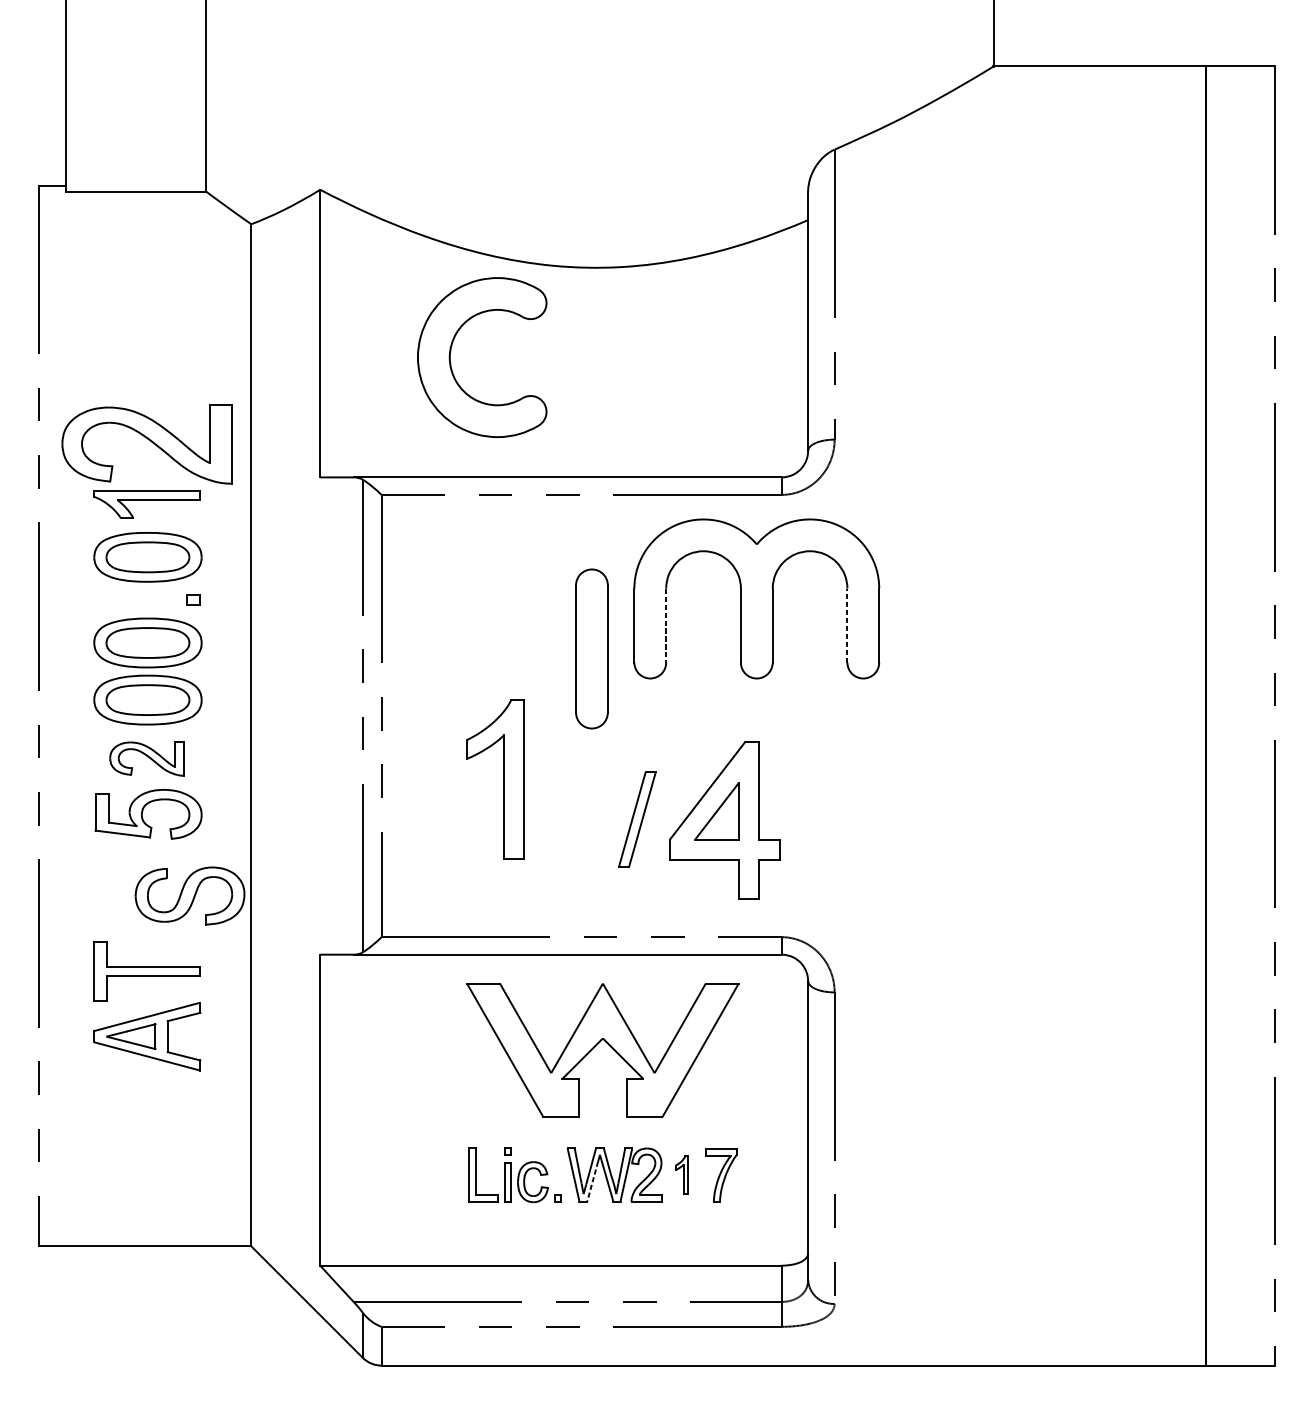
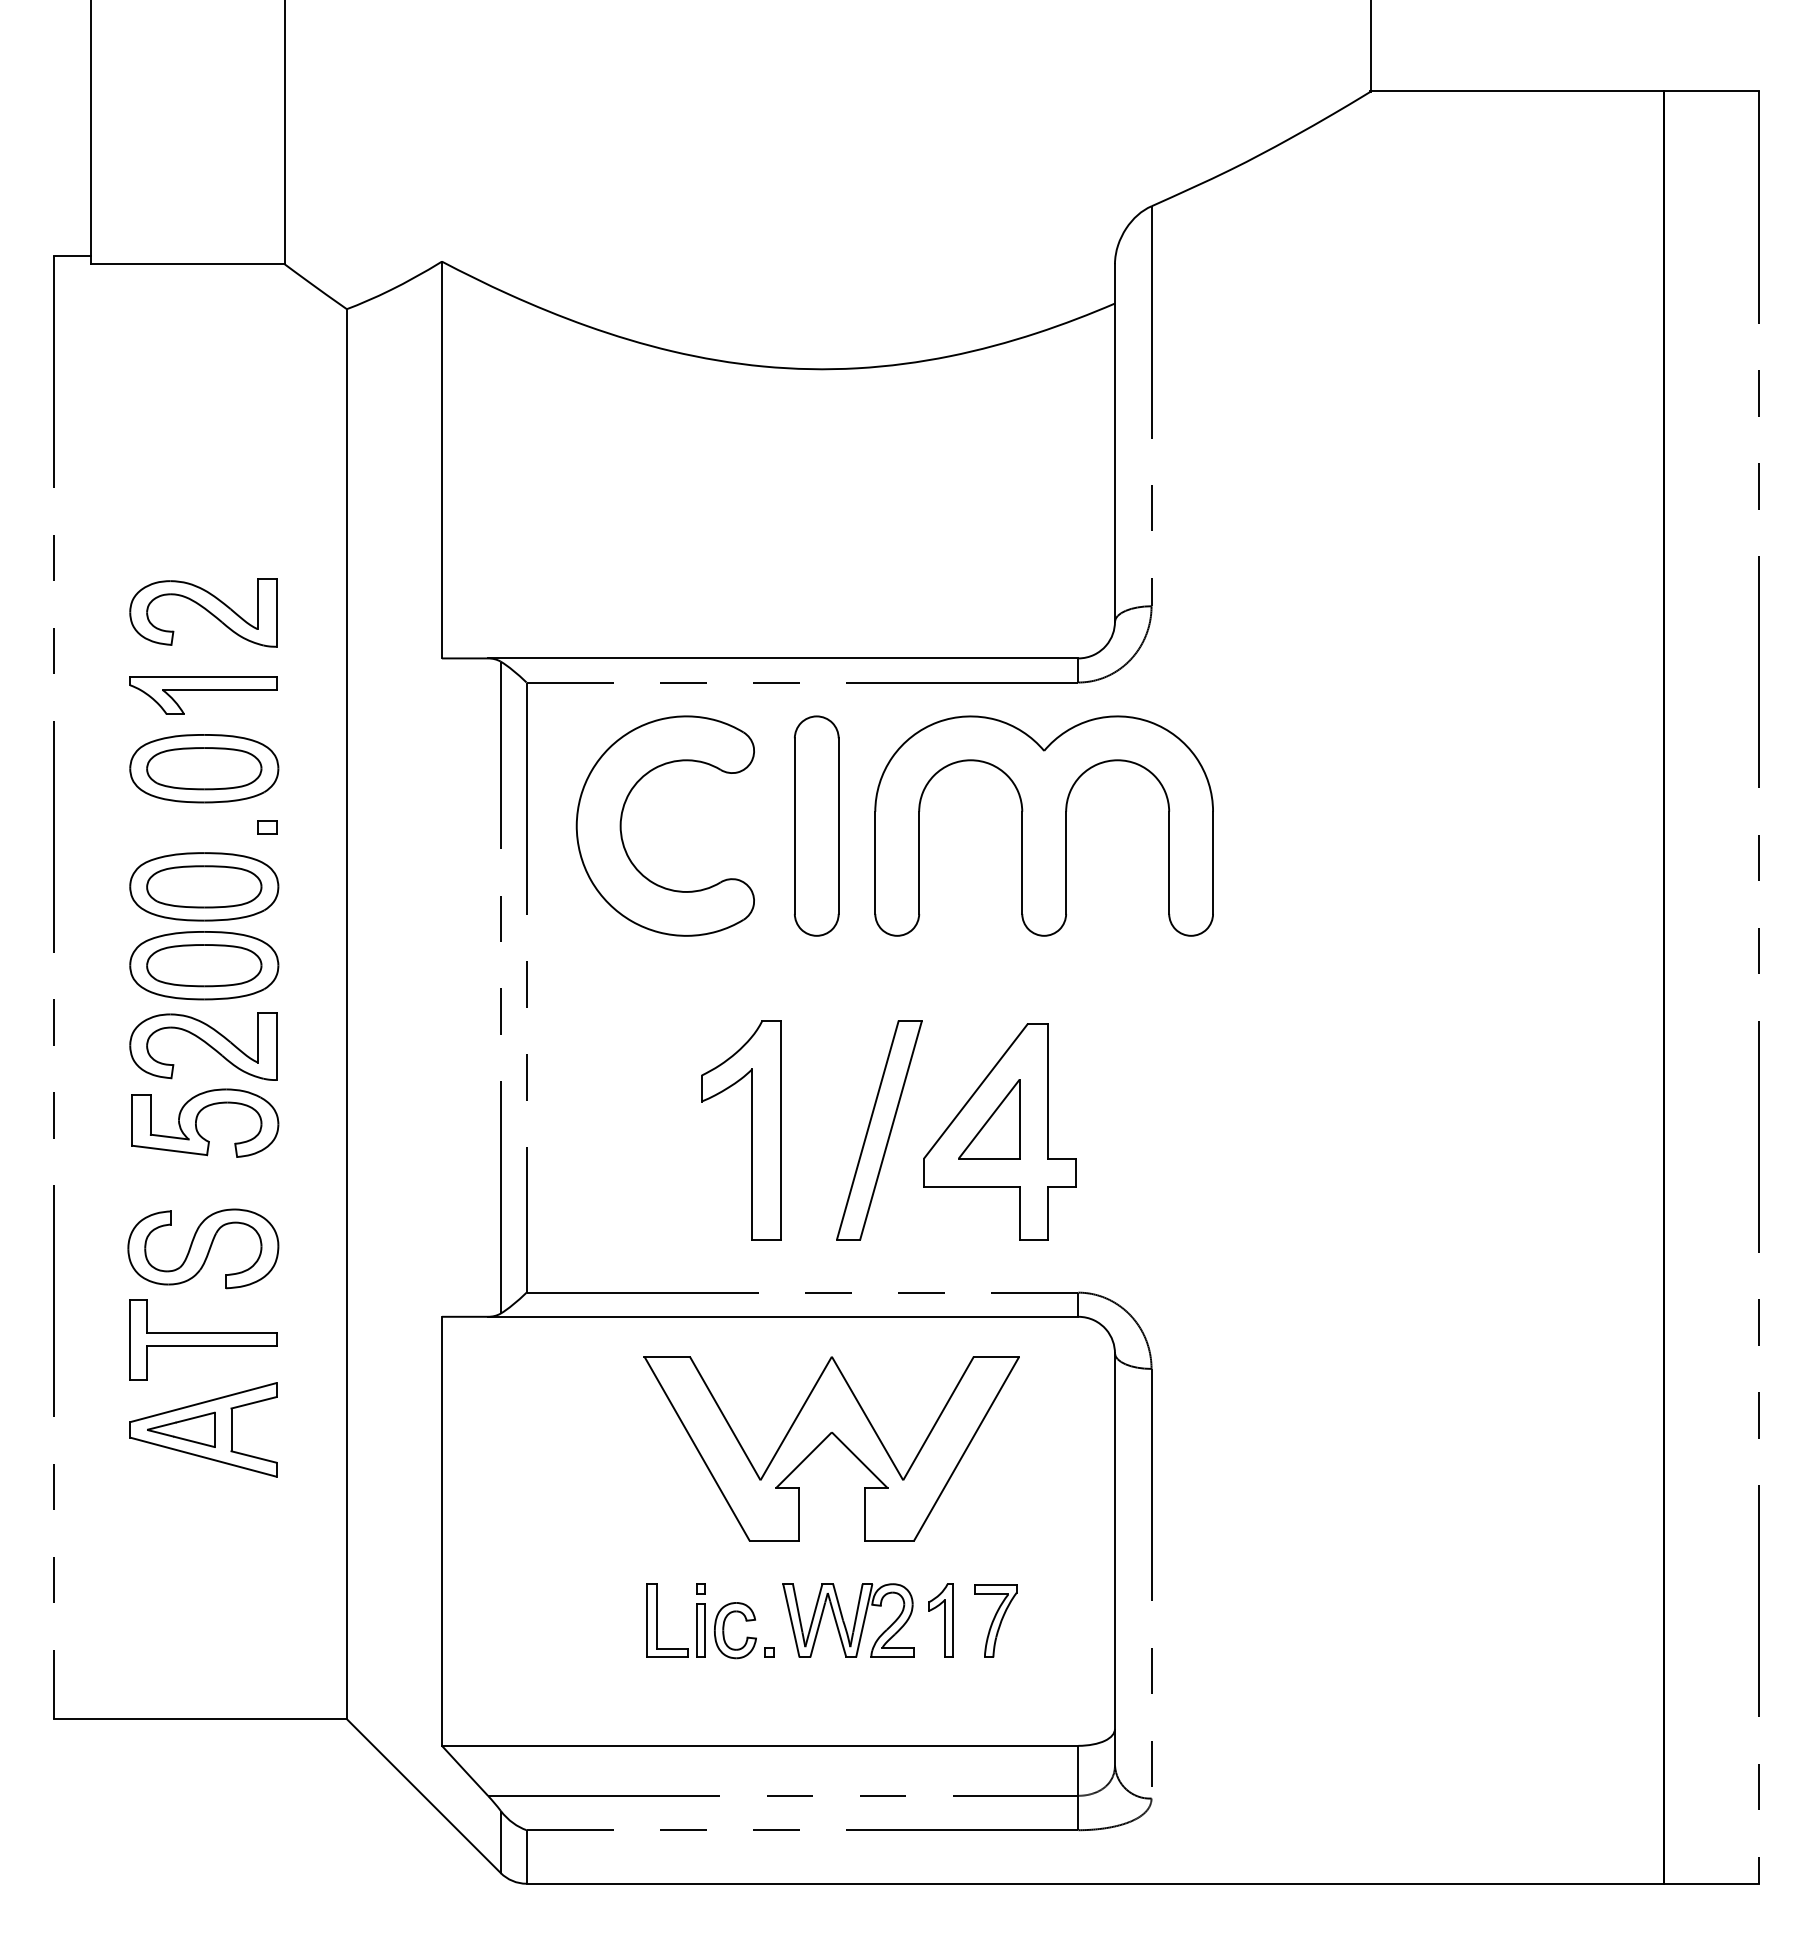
part: (451, 352) -> (622, 818), moved
part: (147, 444) -> (203, 612), size x0.62
line: (847, 625) -> (1169, 862), dashed -> solid
line: (666, 626) -> (919, 863), dashed -> solid
part: (591, 648) -> (816, 825), moved
part: (147, 758) -> (203, 1046), size x1.43
part: (503, 779) -> (751, 1130), moved
part: (637, 819) -> (879, 1130), size x1.67
part: (190, 895) -> (203, 1248), moved
part: (681, 1174) -> (940, 1620), size x1.43
line: (592, 1182) -> (817, 1630), dashed -> solid

